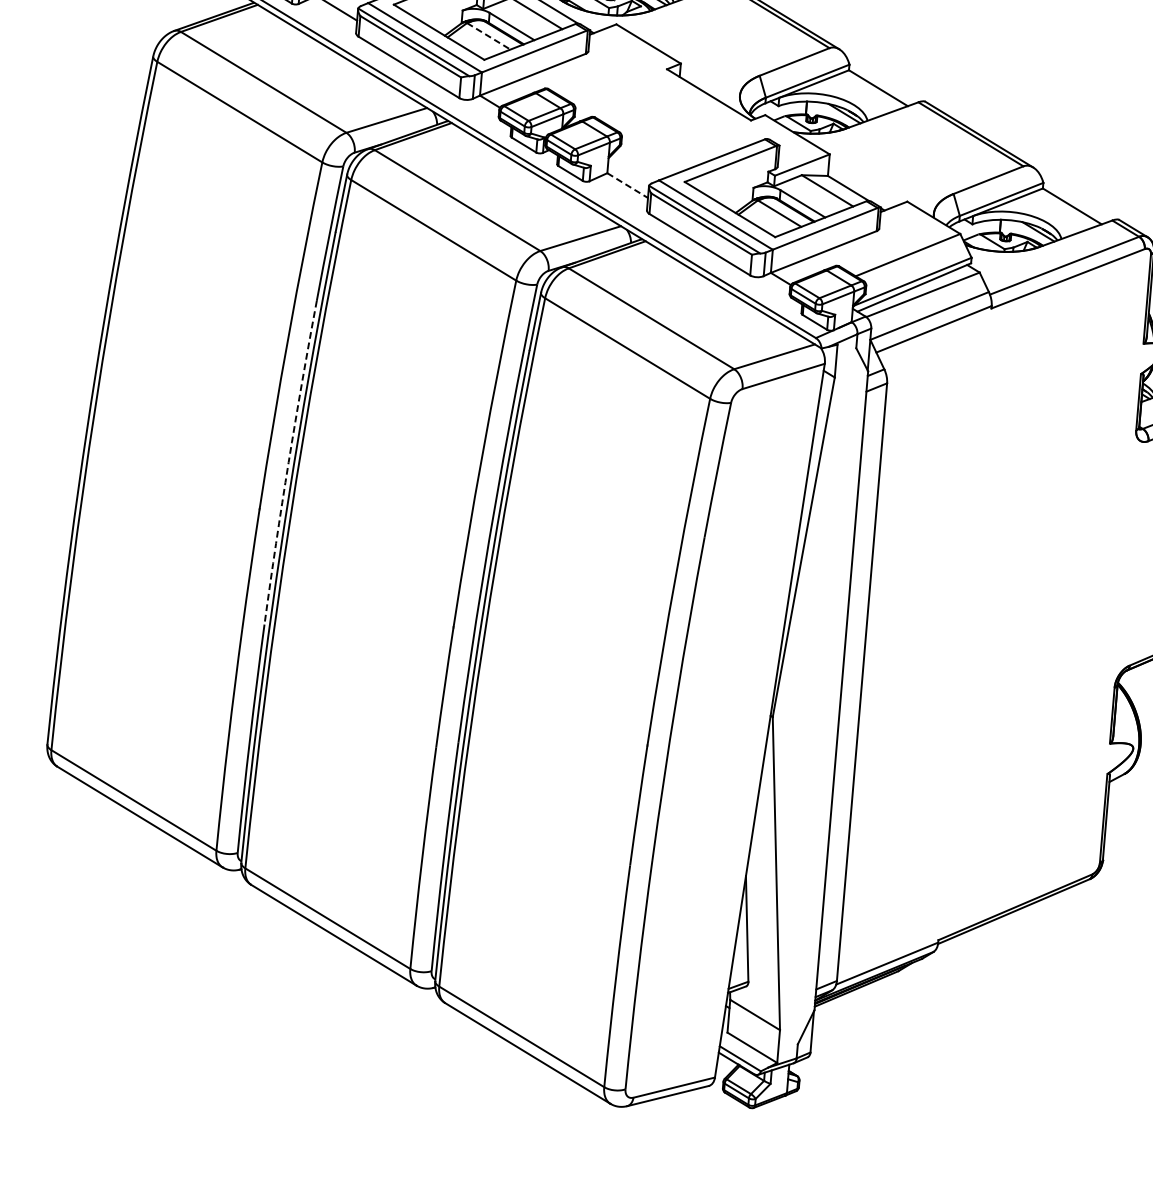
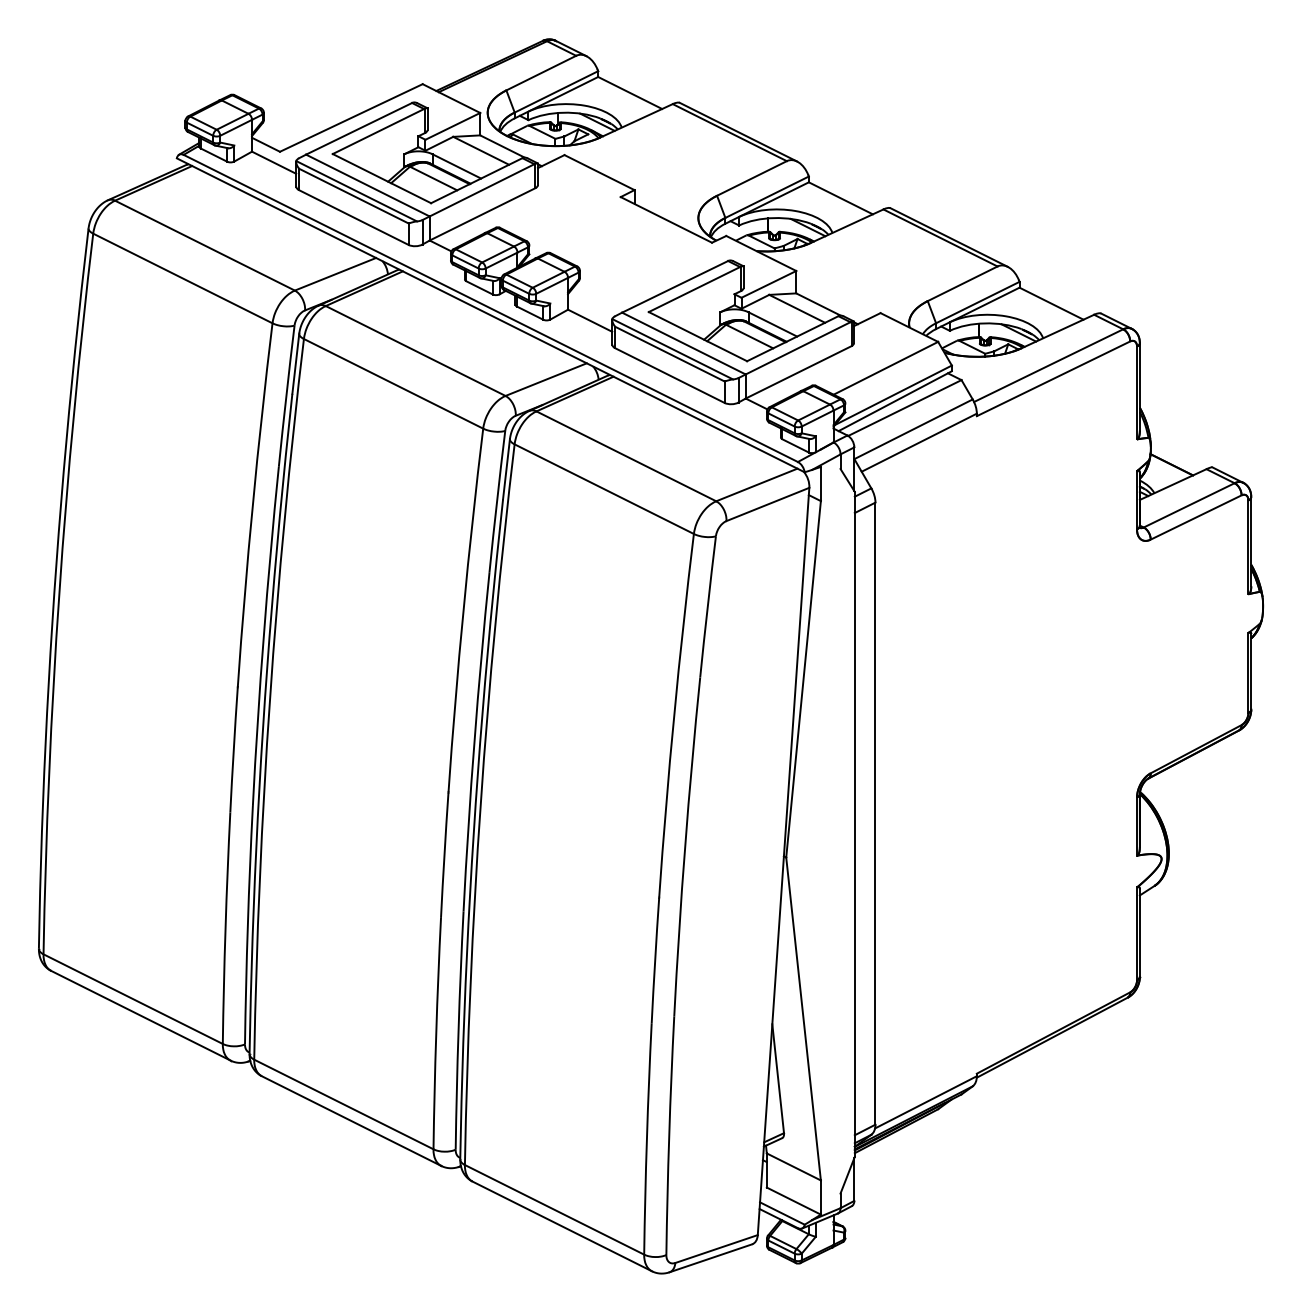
line: (489, 36) -> (434, 178), dashed -> solid
line: (628, 185) -> (590, 320), dashed -> solid
arc: (288, 462) -> (263, 636), dashed -> solid

